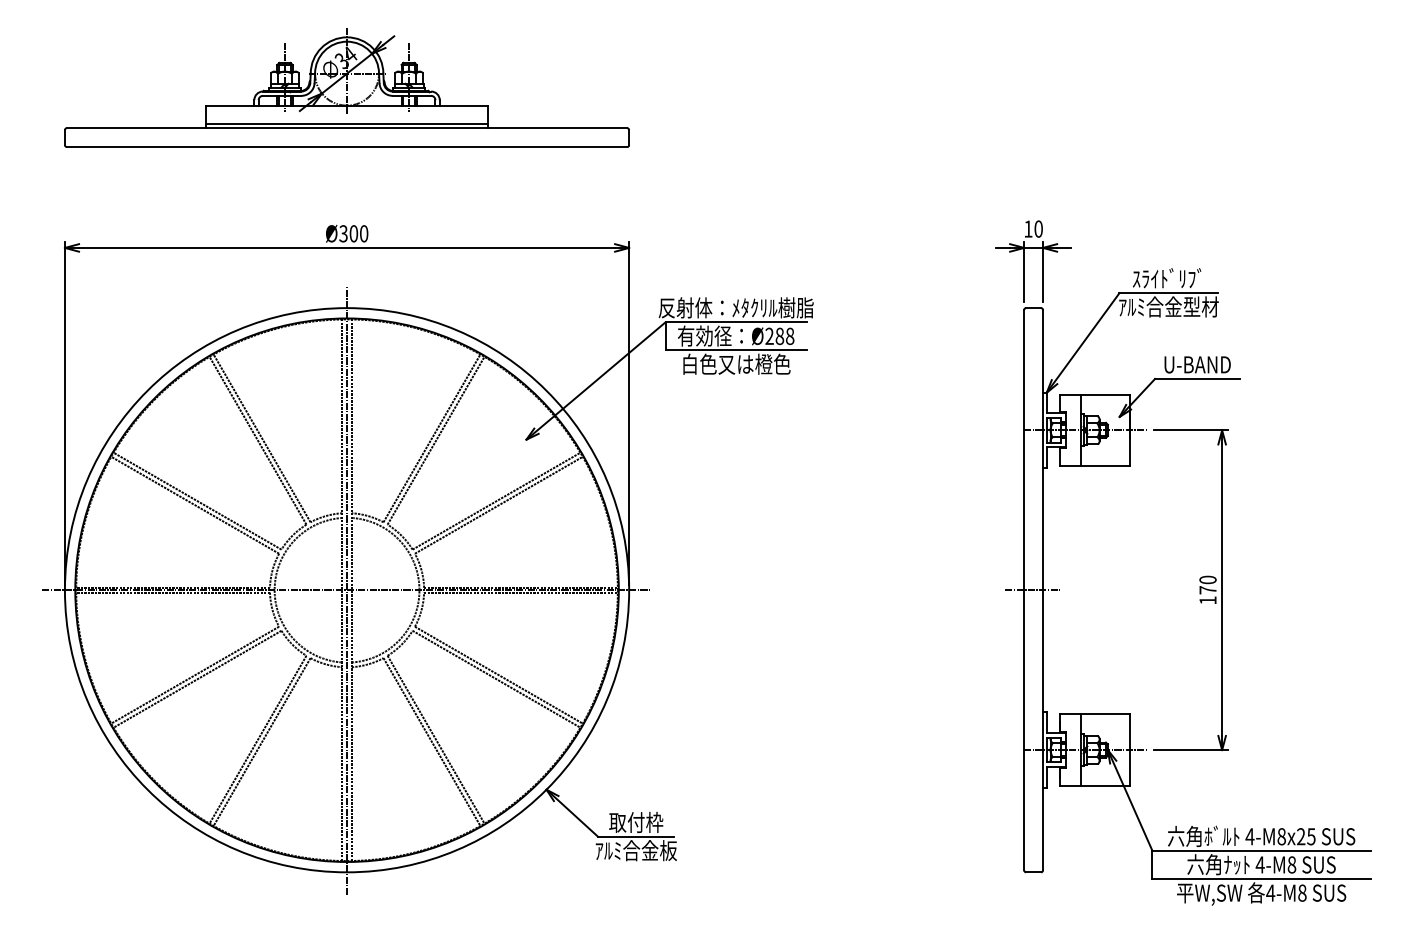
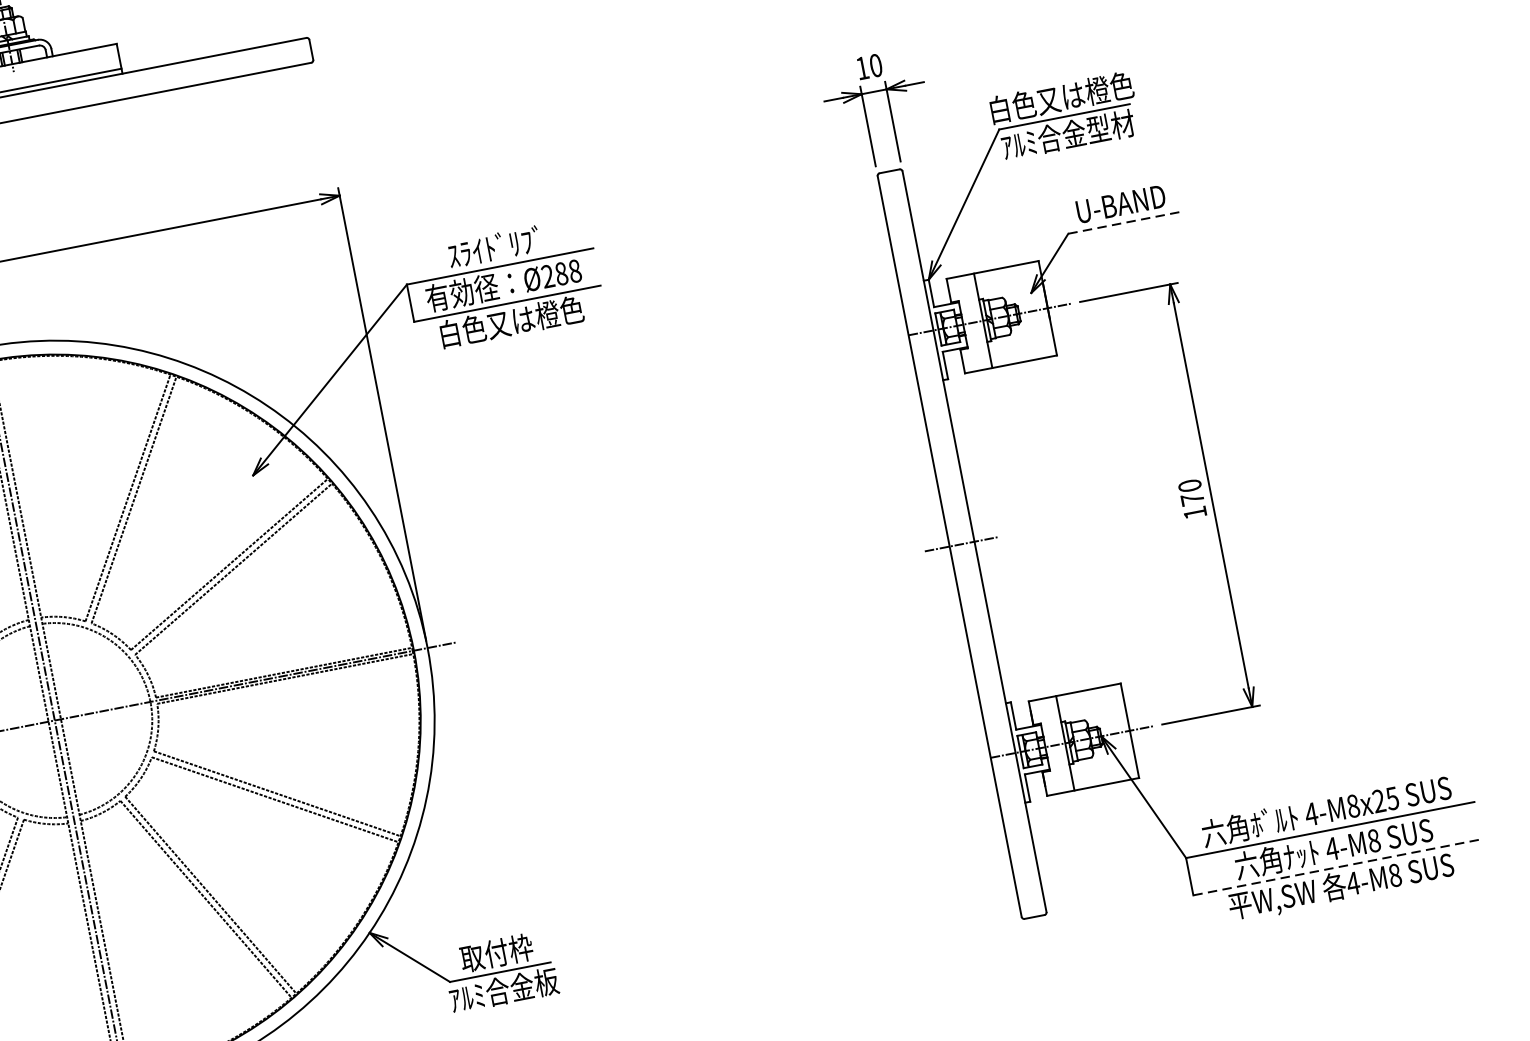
text: (1169, 278) -> (1061, 97), ｽﾗｲﾄﾞﾘﾌﾞ -> 白色又は橙色
text: (735, 307) -> (495, 247), 反射体：ﾒﾀｸﾘﾙ樹脂 -> ｽﾗｲﾄﾞﾘﾌﾞ
line: (1197, 378) -> (1124, 222), solid -> dashed
line: (1262, 879) -> (1338, 867), solid -> dashed

